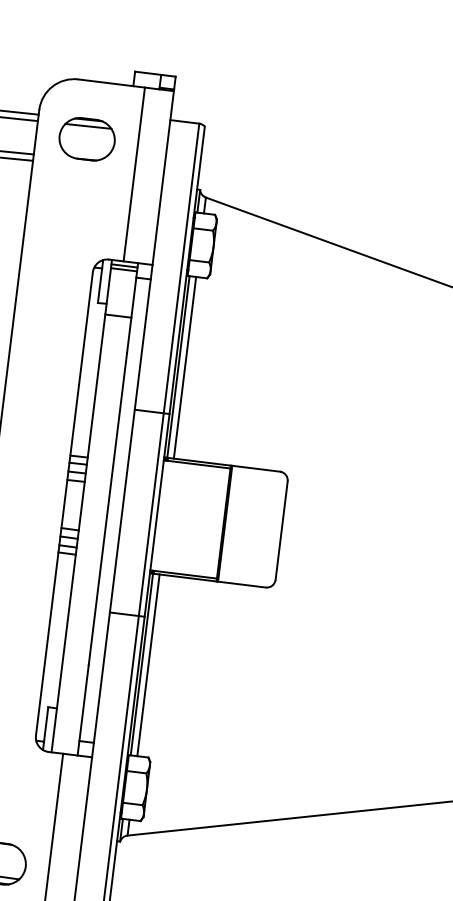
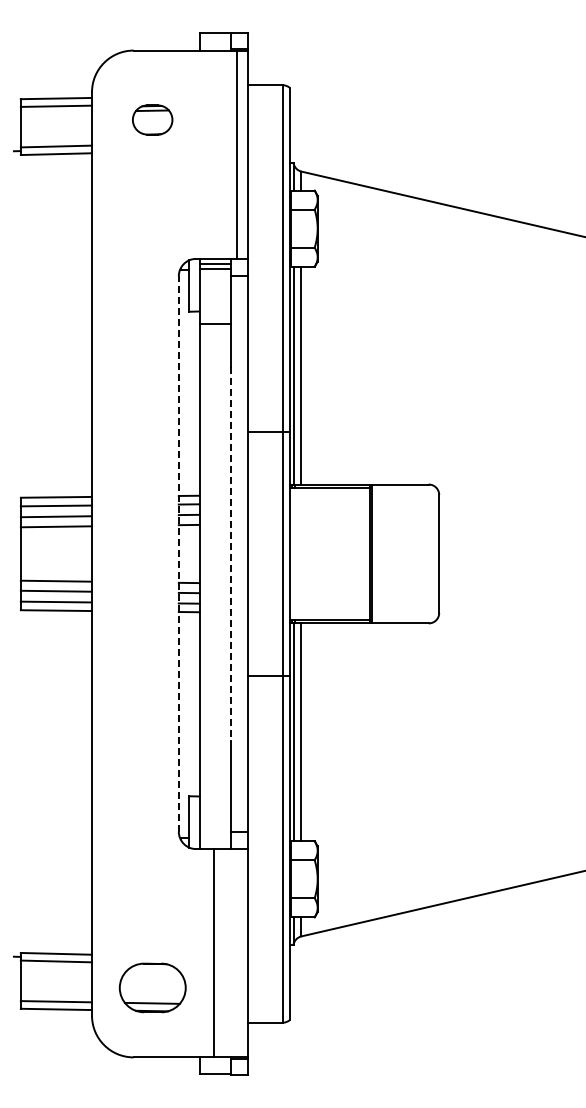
part: (86, 138) -> (152, 119), size x0.6
line: (134, 174) -> (236, 154), moved
line: (64, 503) -> (178, 553), solid -> dashed
line: (107, 508) -> (230, 553), solid -> dashed

